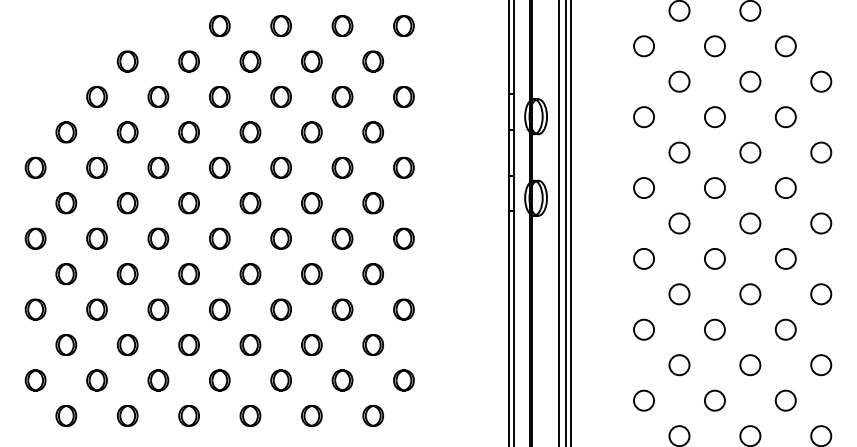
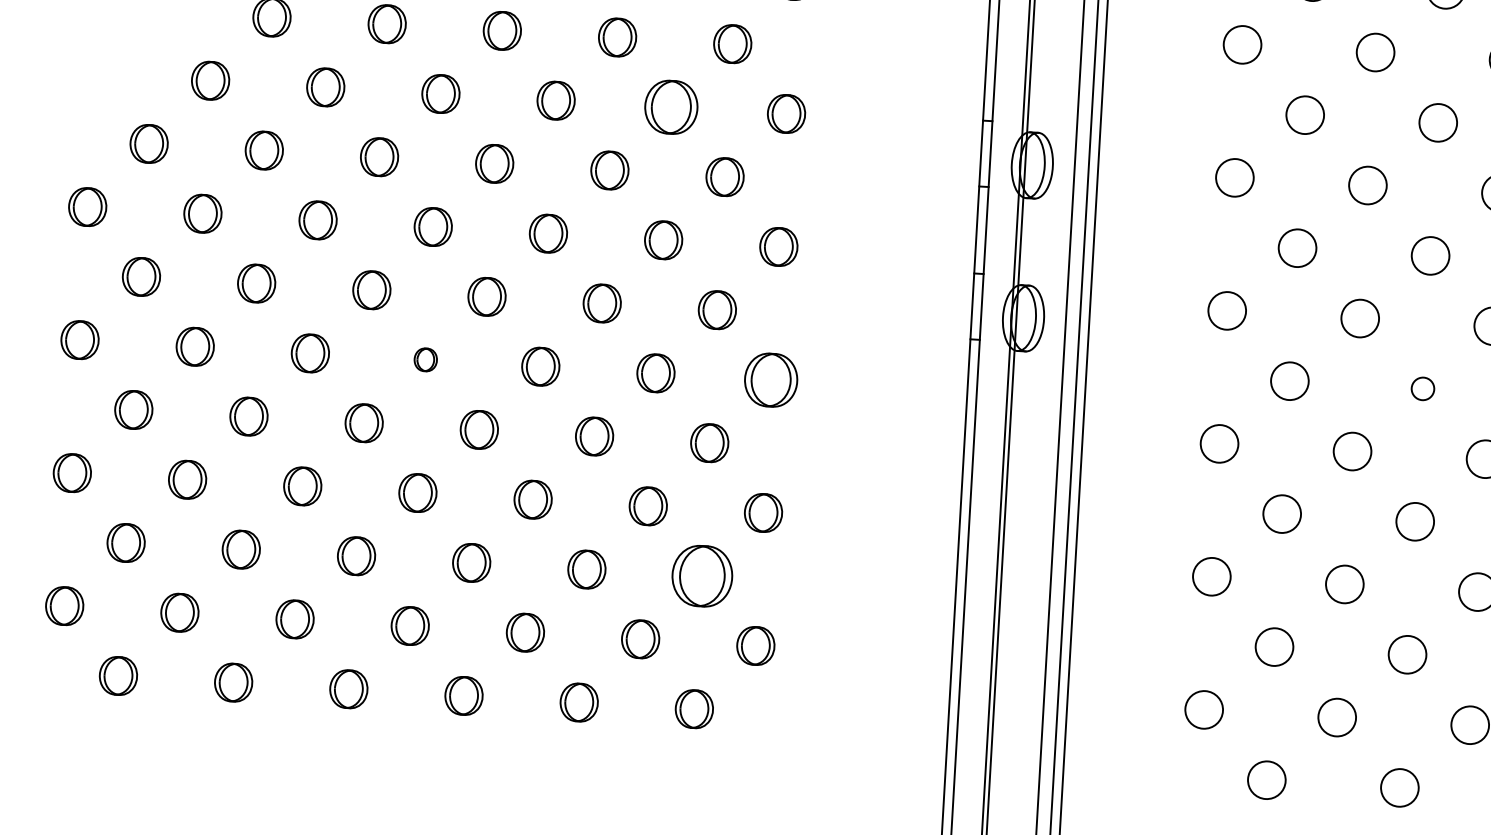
part: (342, 96) -> (671, 106), size x1.4
circle: (750, 223) -> (1423, 388), size x0.6
part: (219, 238) -> (425, 359), size x0.6
part: (403, 238) -> (770, 379), size x1.4
part: (372, 344) -> (700, 575), size x1.6

